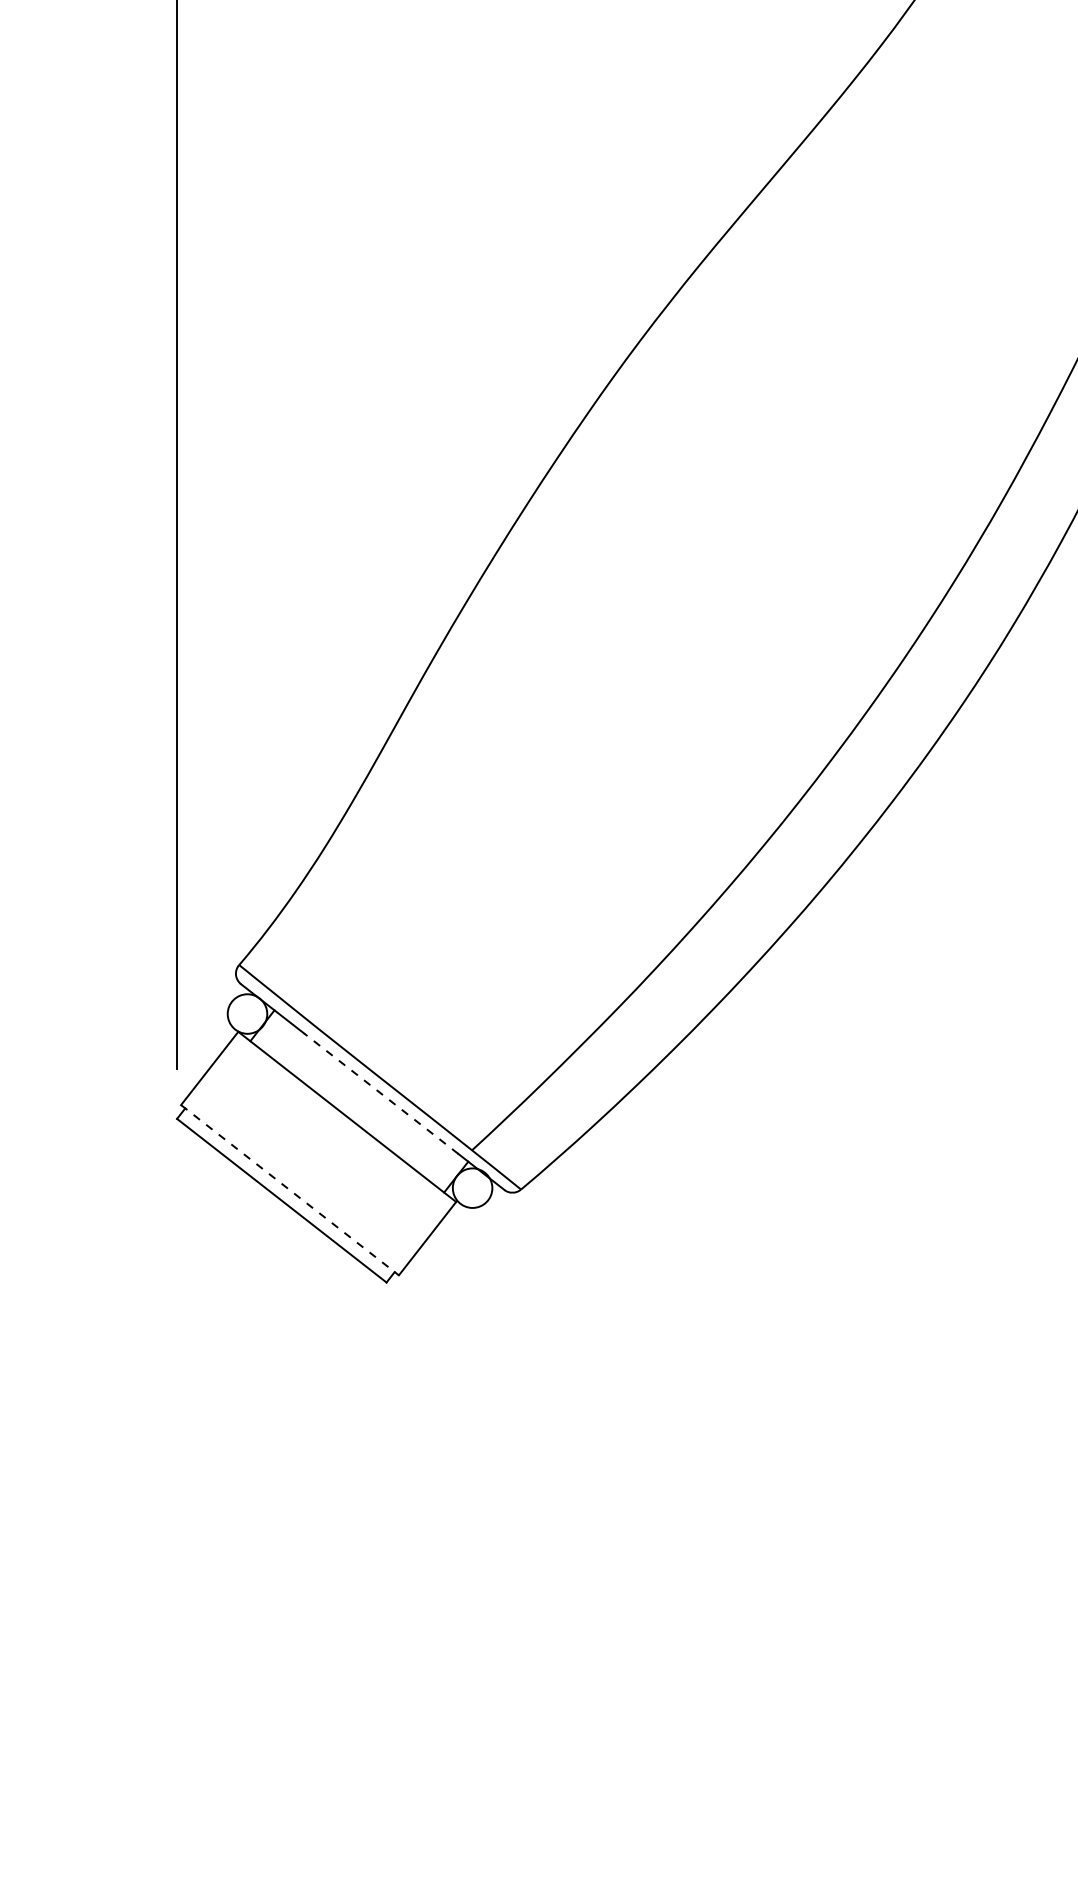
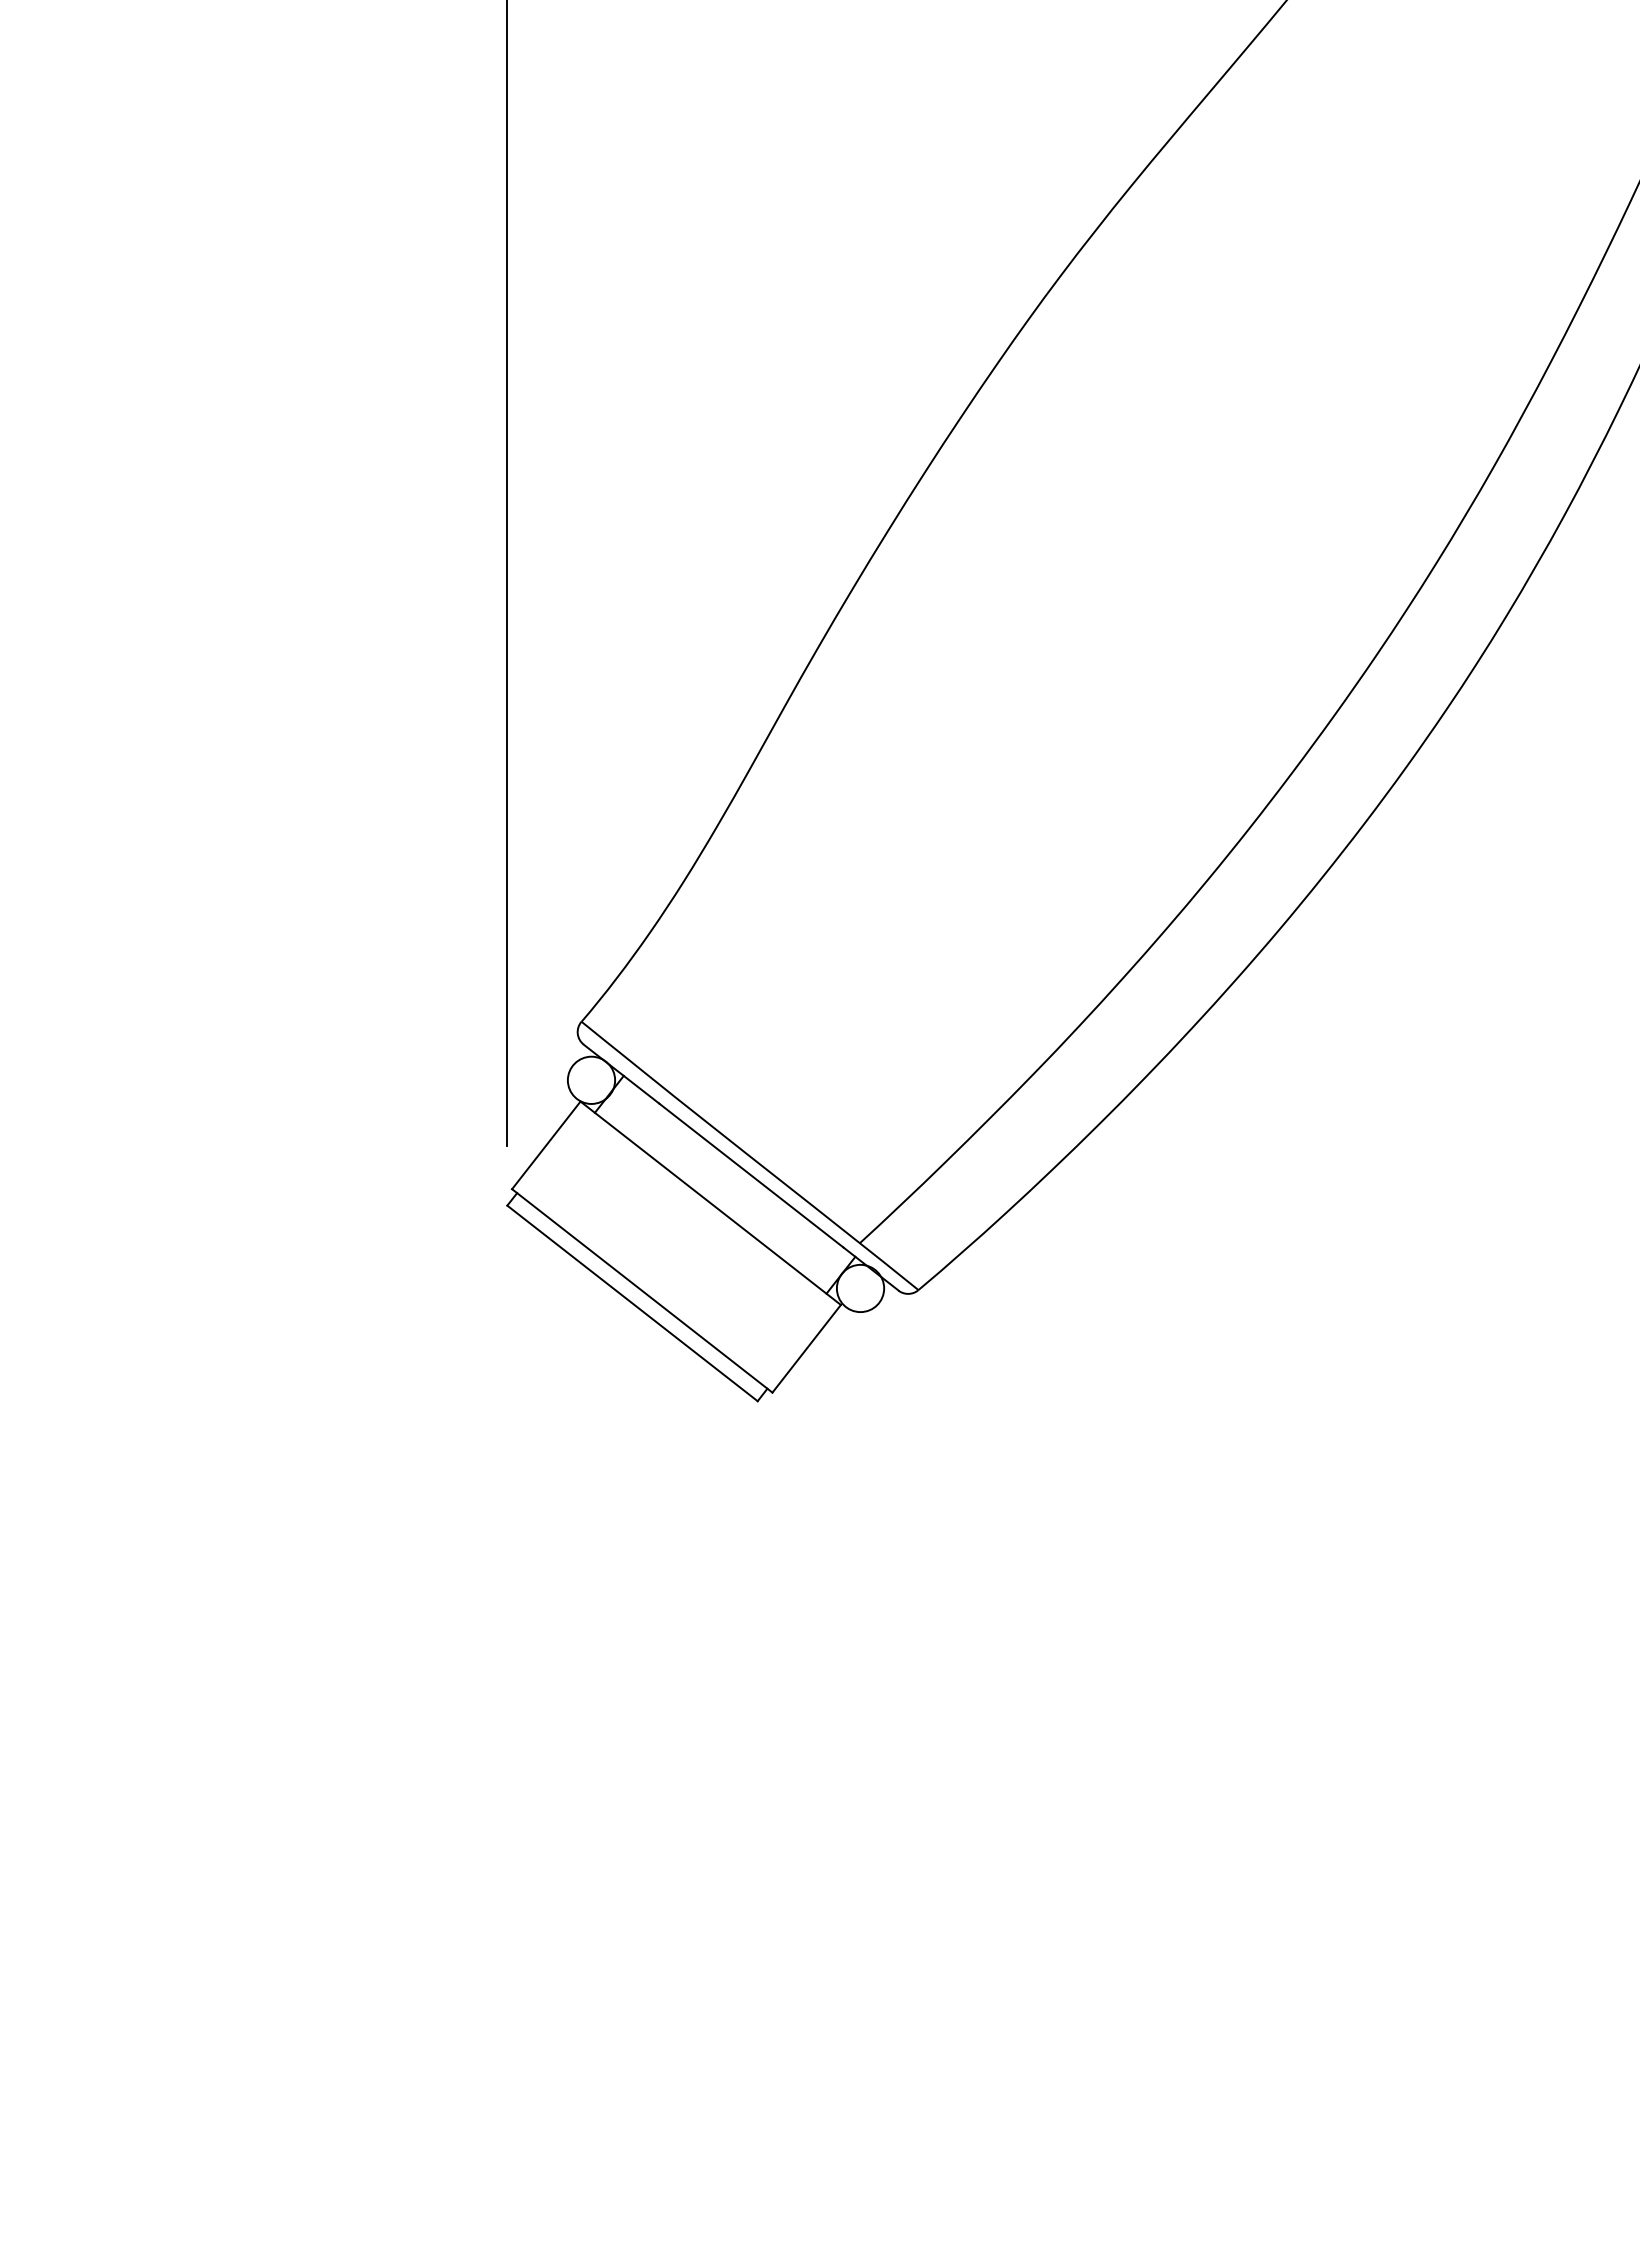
line: (381, 1093) -> (751, 1175), dashed -> solid
line: (290, 1190) -> (642, 1291), dashed -> solid

